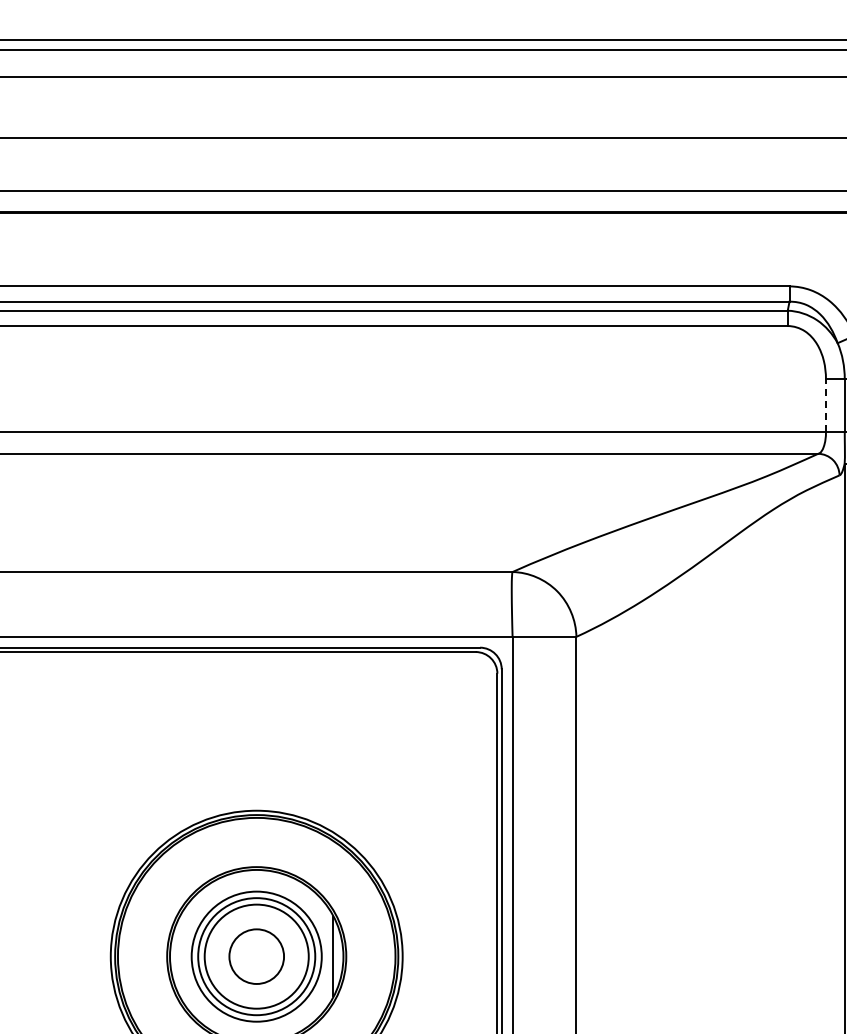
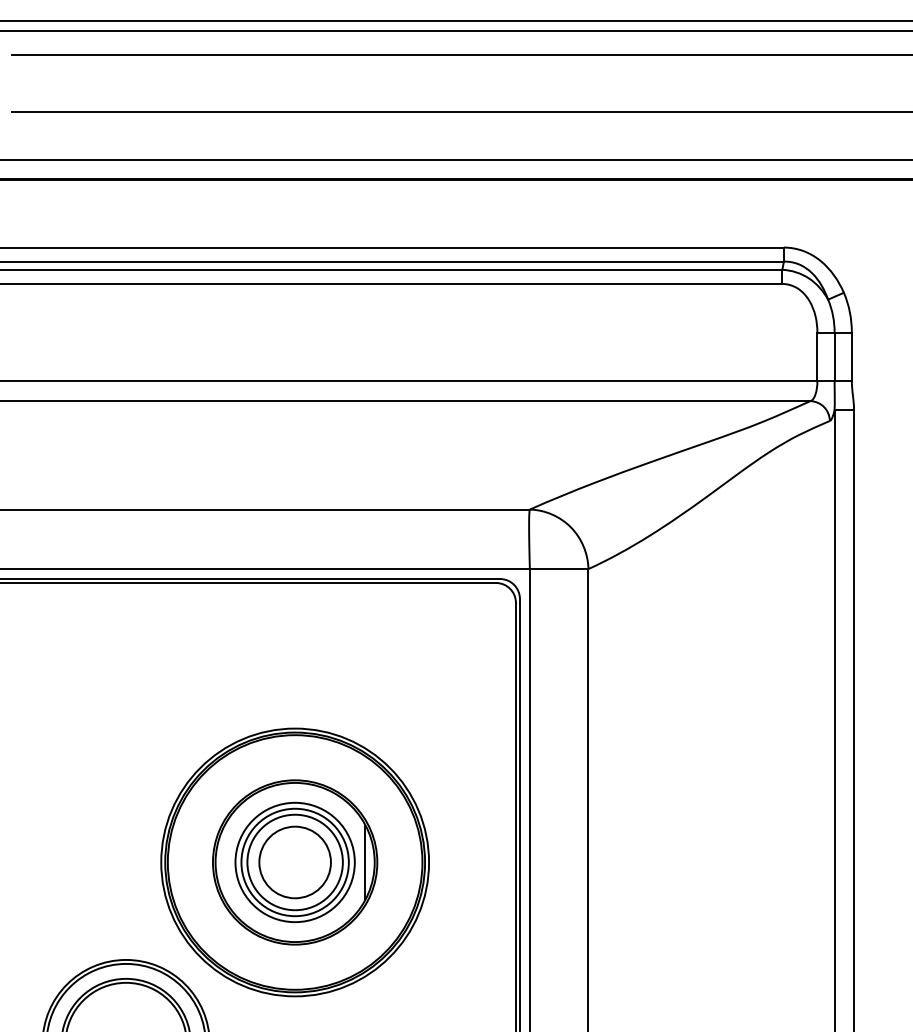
line: (826, 405) -> (817, 356), dashed -> solid
circle: (256, 956) -> (294, 862), size x1.43

